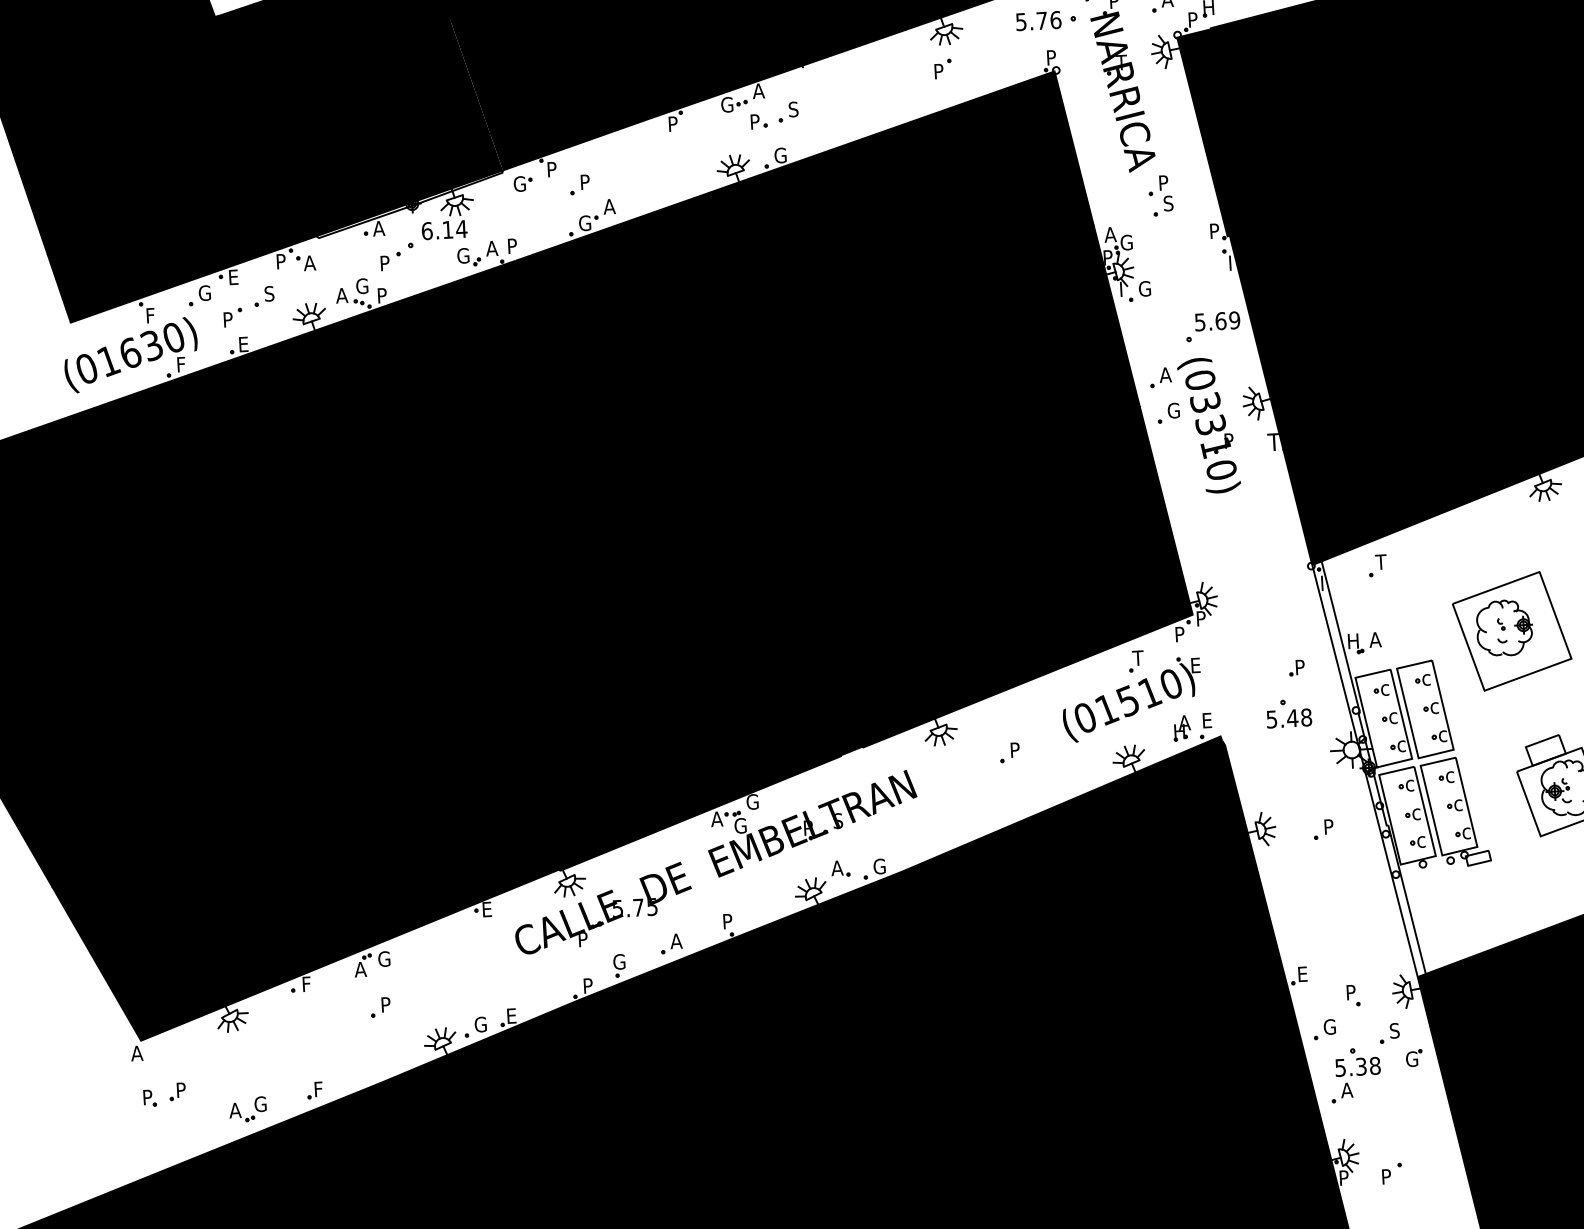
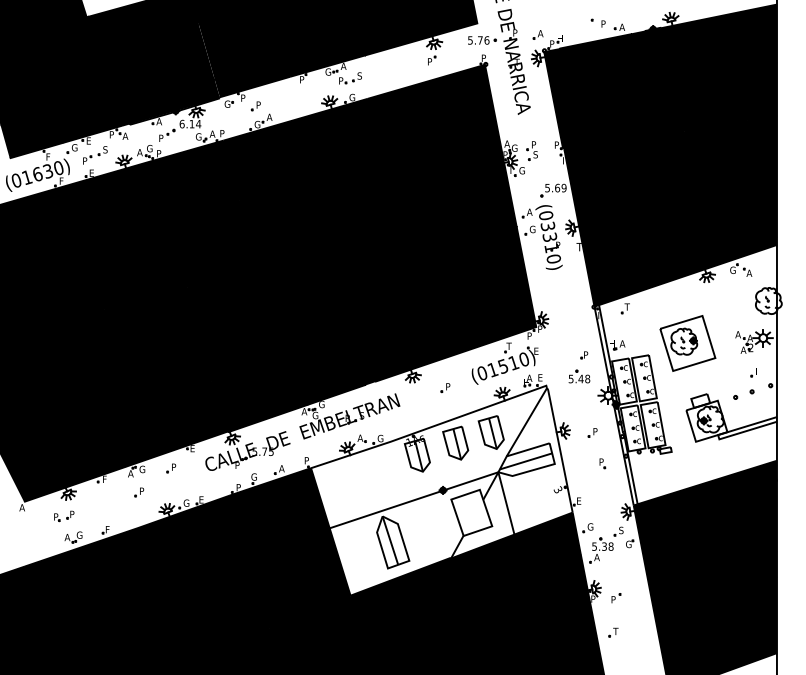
part: (1159, 197) -> (531, 151), moved
part: (445, 953) -> (171, 468), added
fill: (1013, 968) -> (441, 490), removed
part: (1353, 995) -> (602, 463), moved
part: (165, 1095) -> (64, 516), moved

